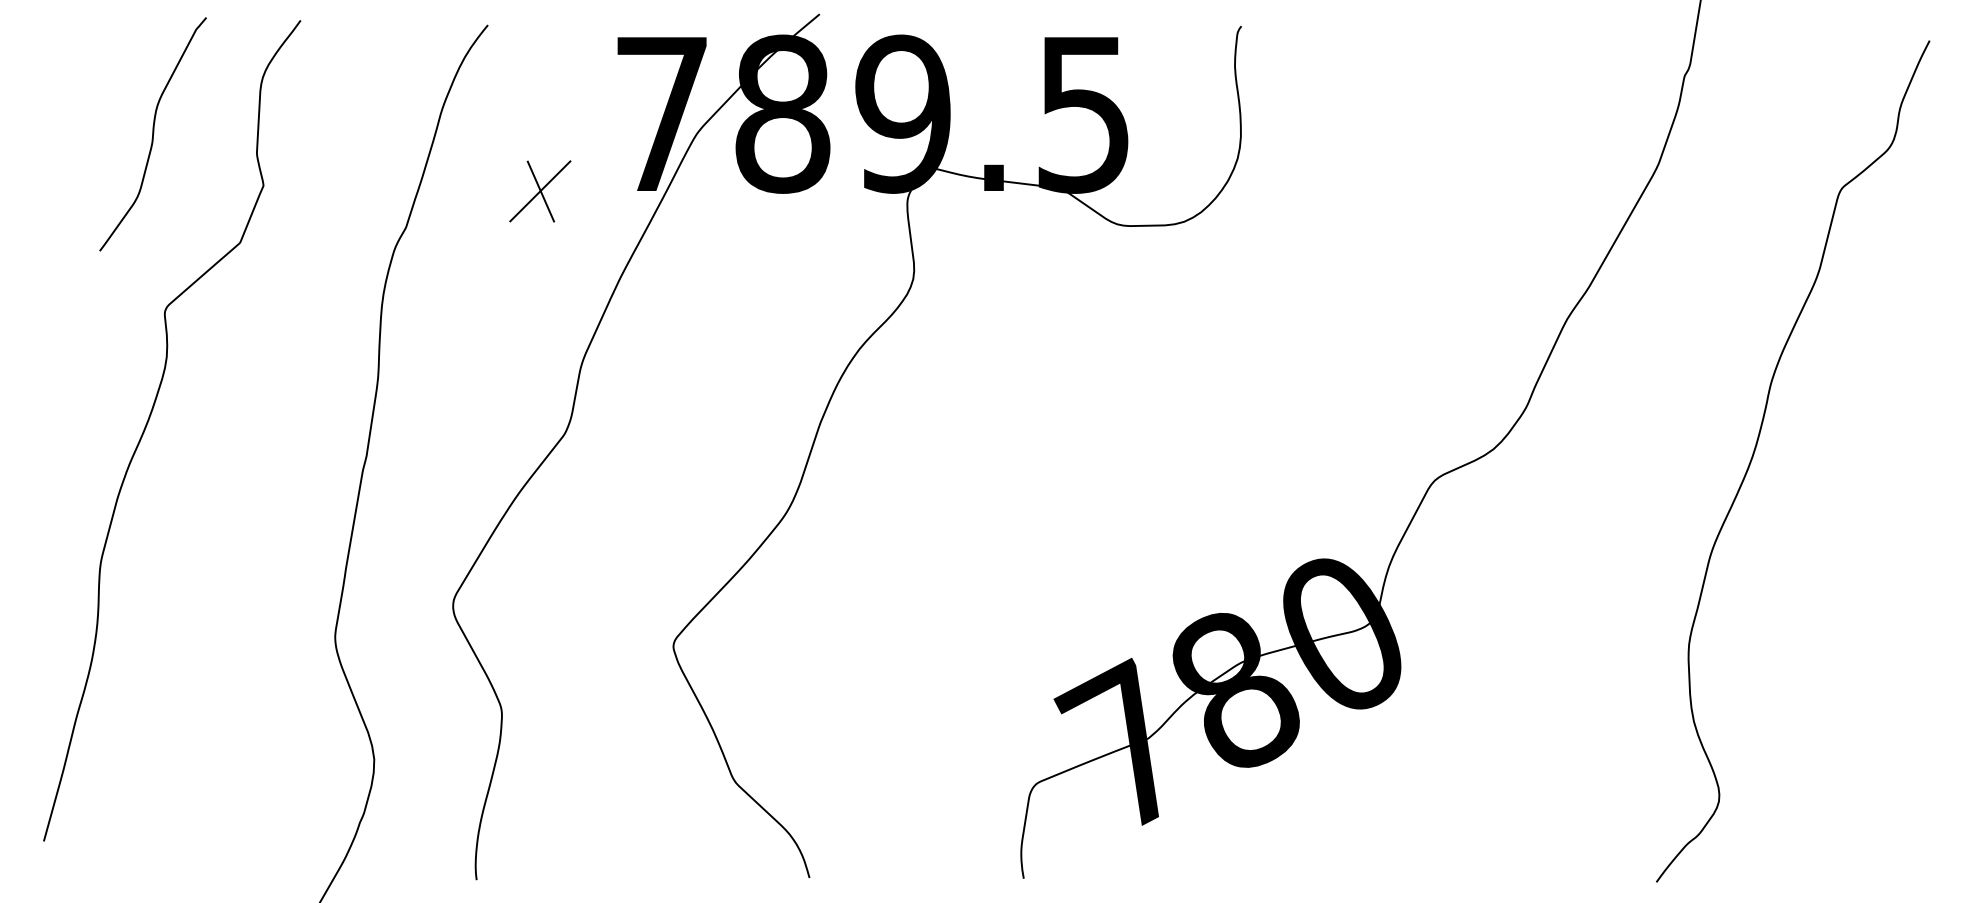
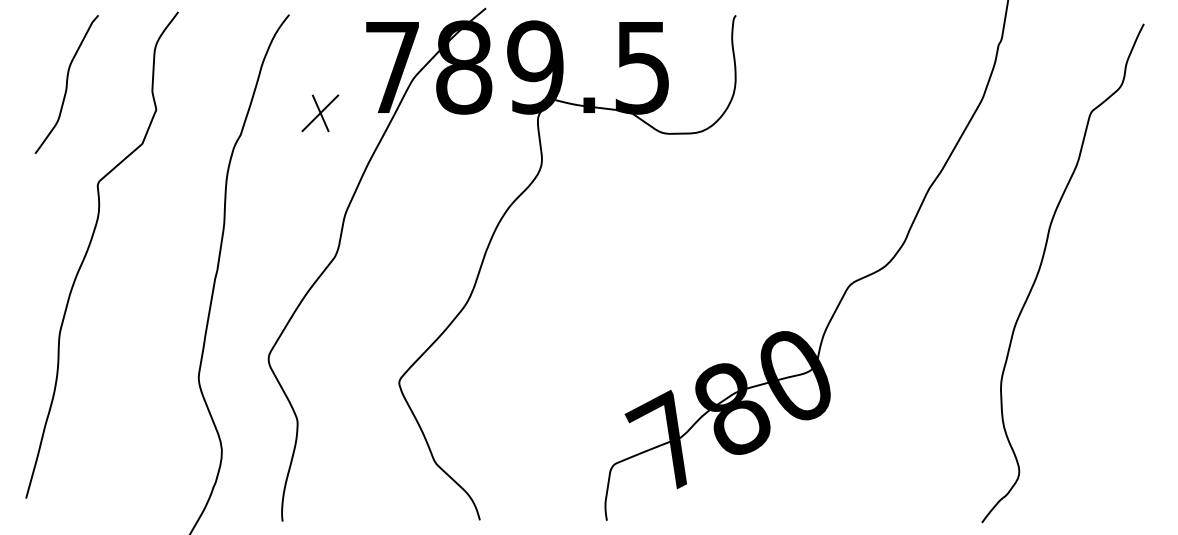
curve: (152, 134) -> (66, 84), moved

